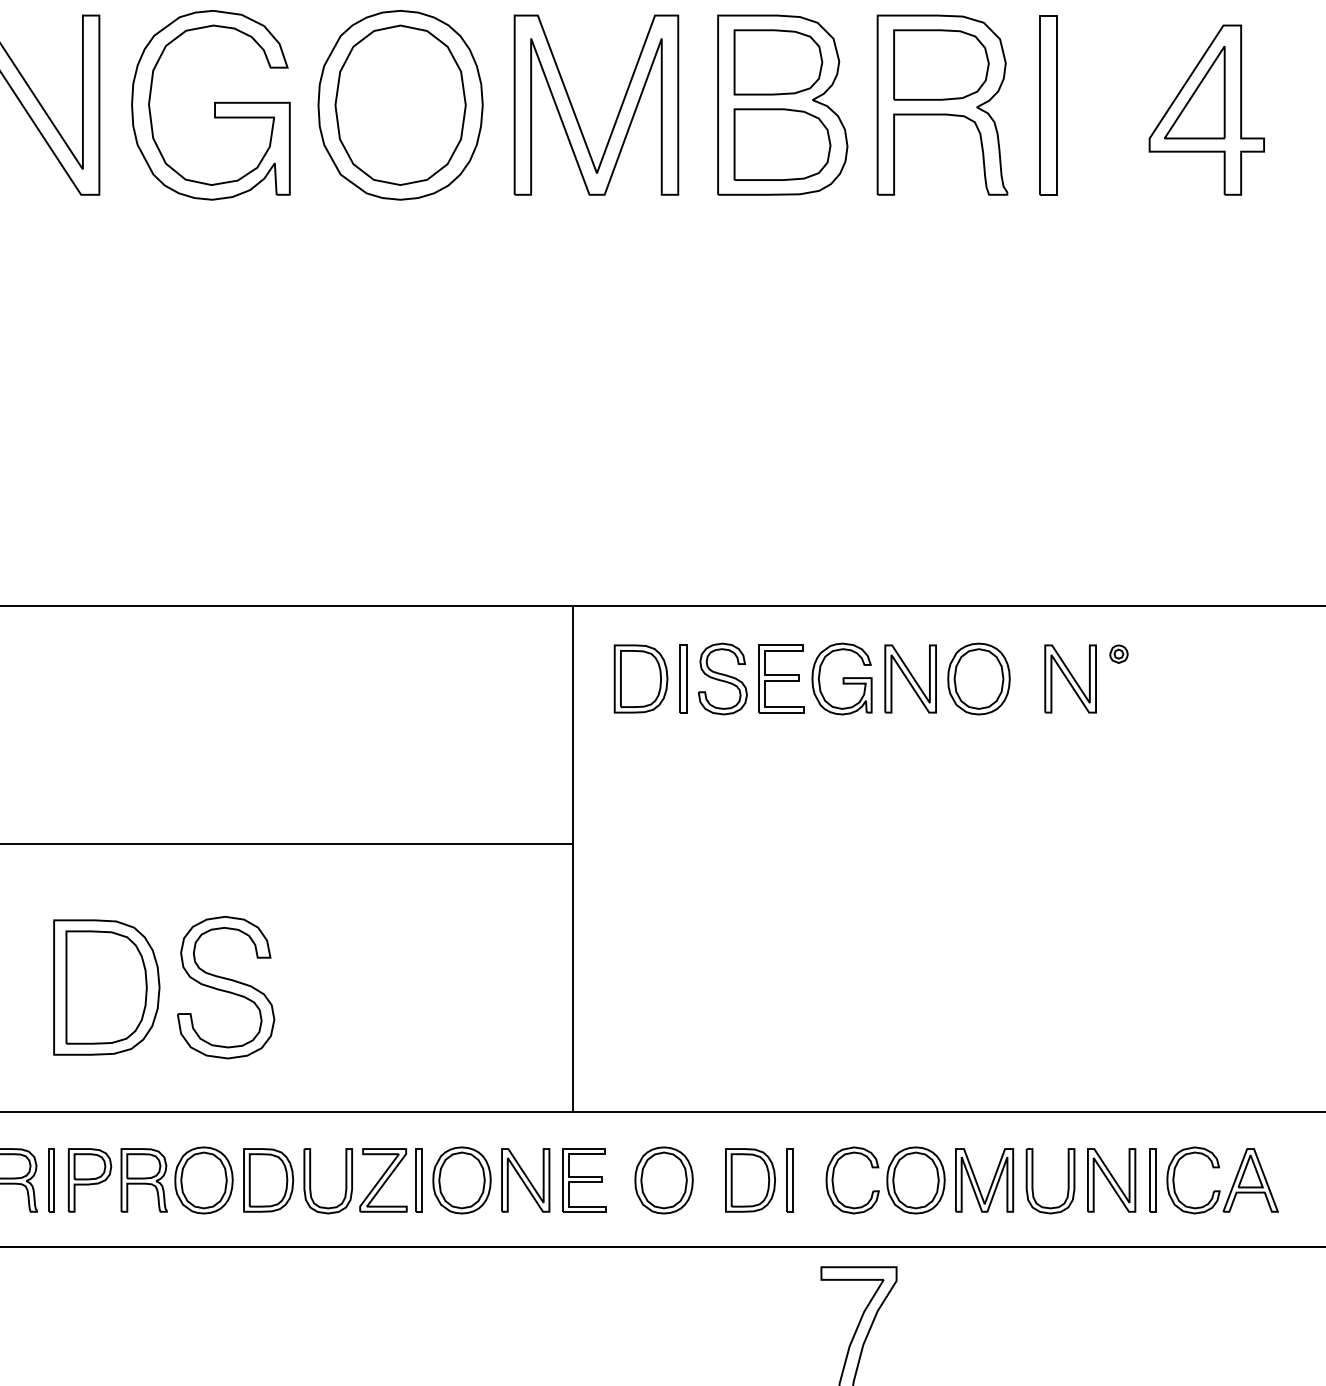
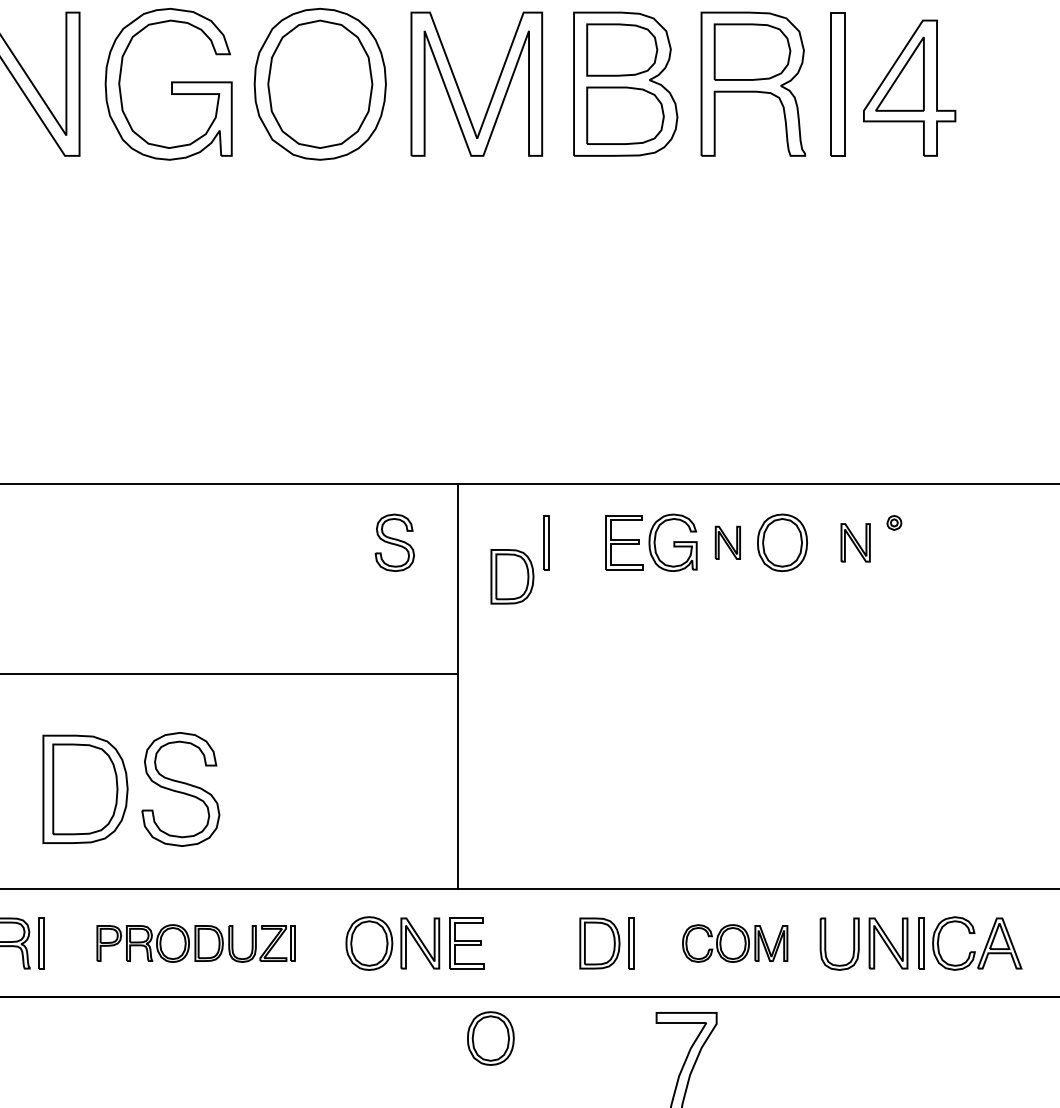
part: (1206, 109) -> (909, 87), moved
part: (641, 678) -> (512, 576), moved
part: (722, 678) -> (394, 542), moved
part: (910, 678) -> (727, 542), size x0.6
part: (1070, 678) -> (855, 542), size x0.7
part: (244, 1180) -> (195, 943), size x0.7
part: (663, 1180) -> (490, 1038), moved
part: (918, 1180) -> (734, 943), size x0.7

